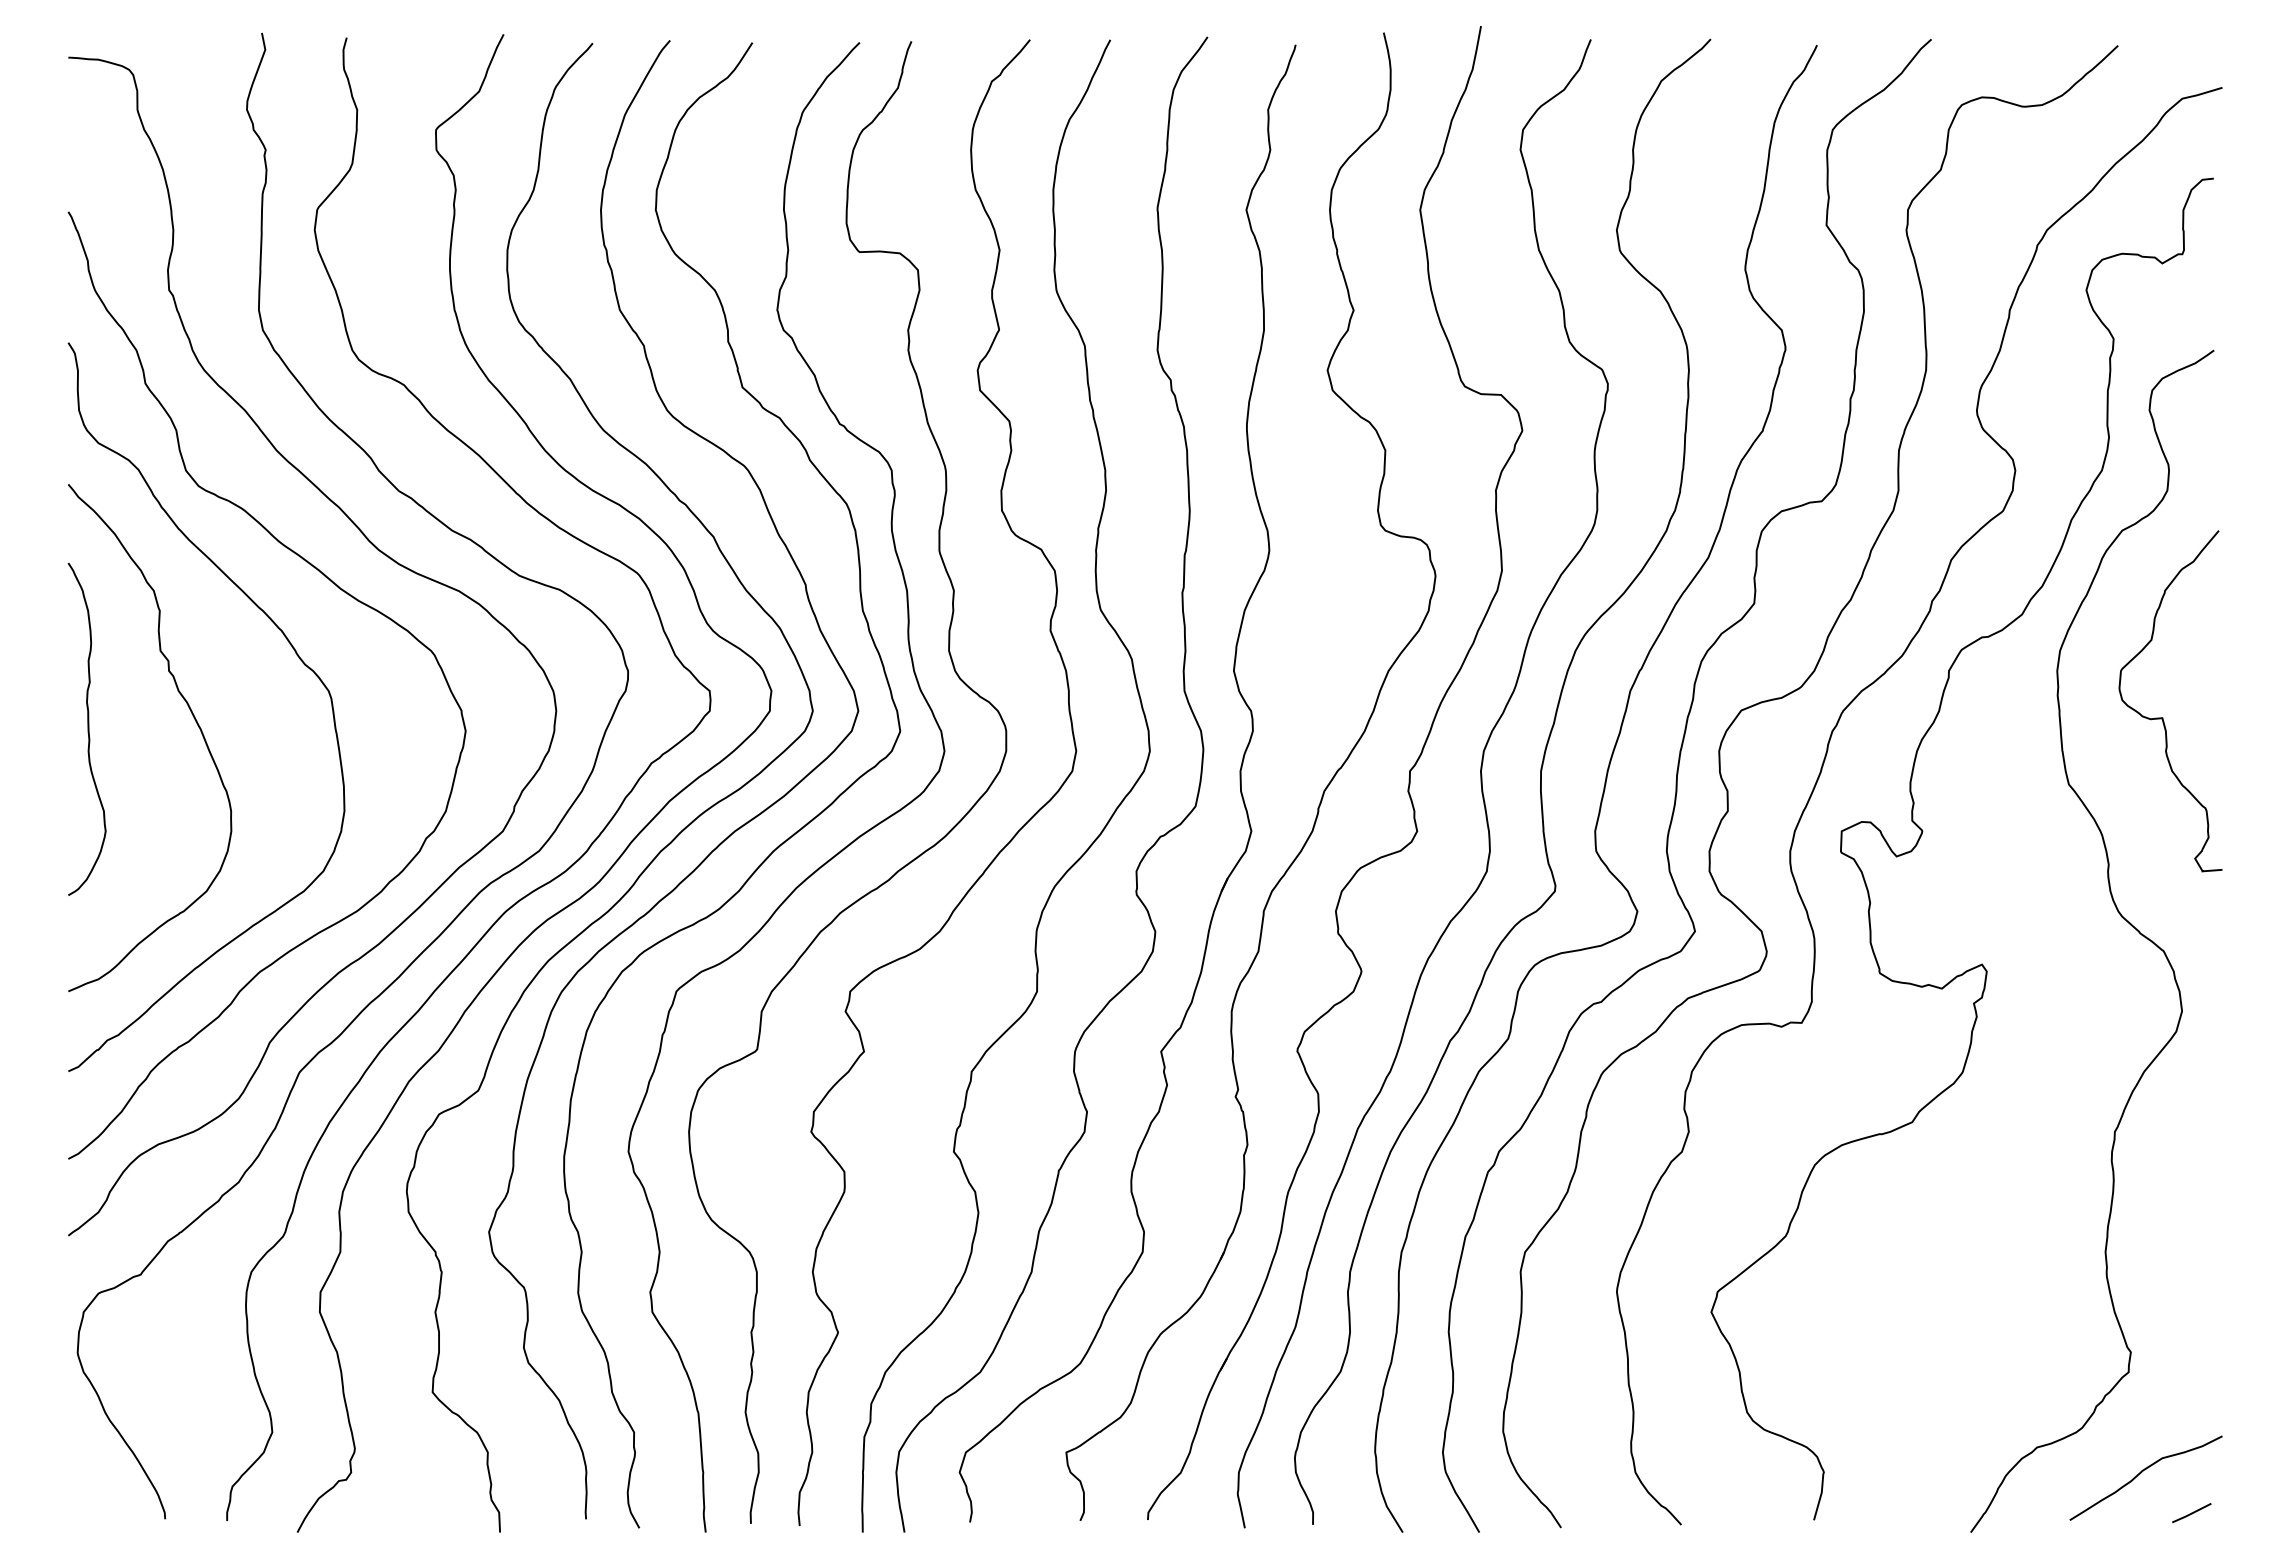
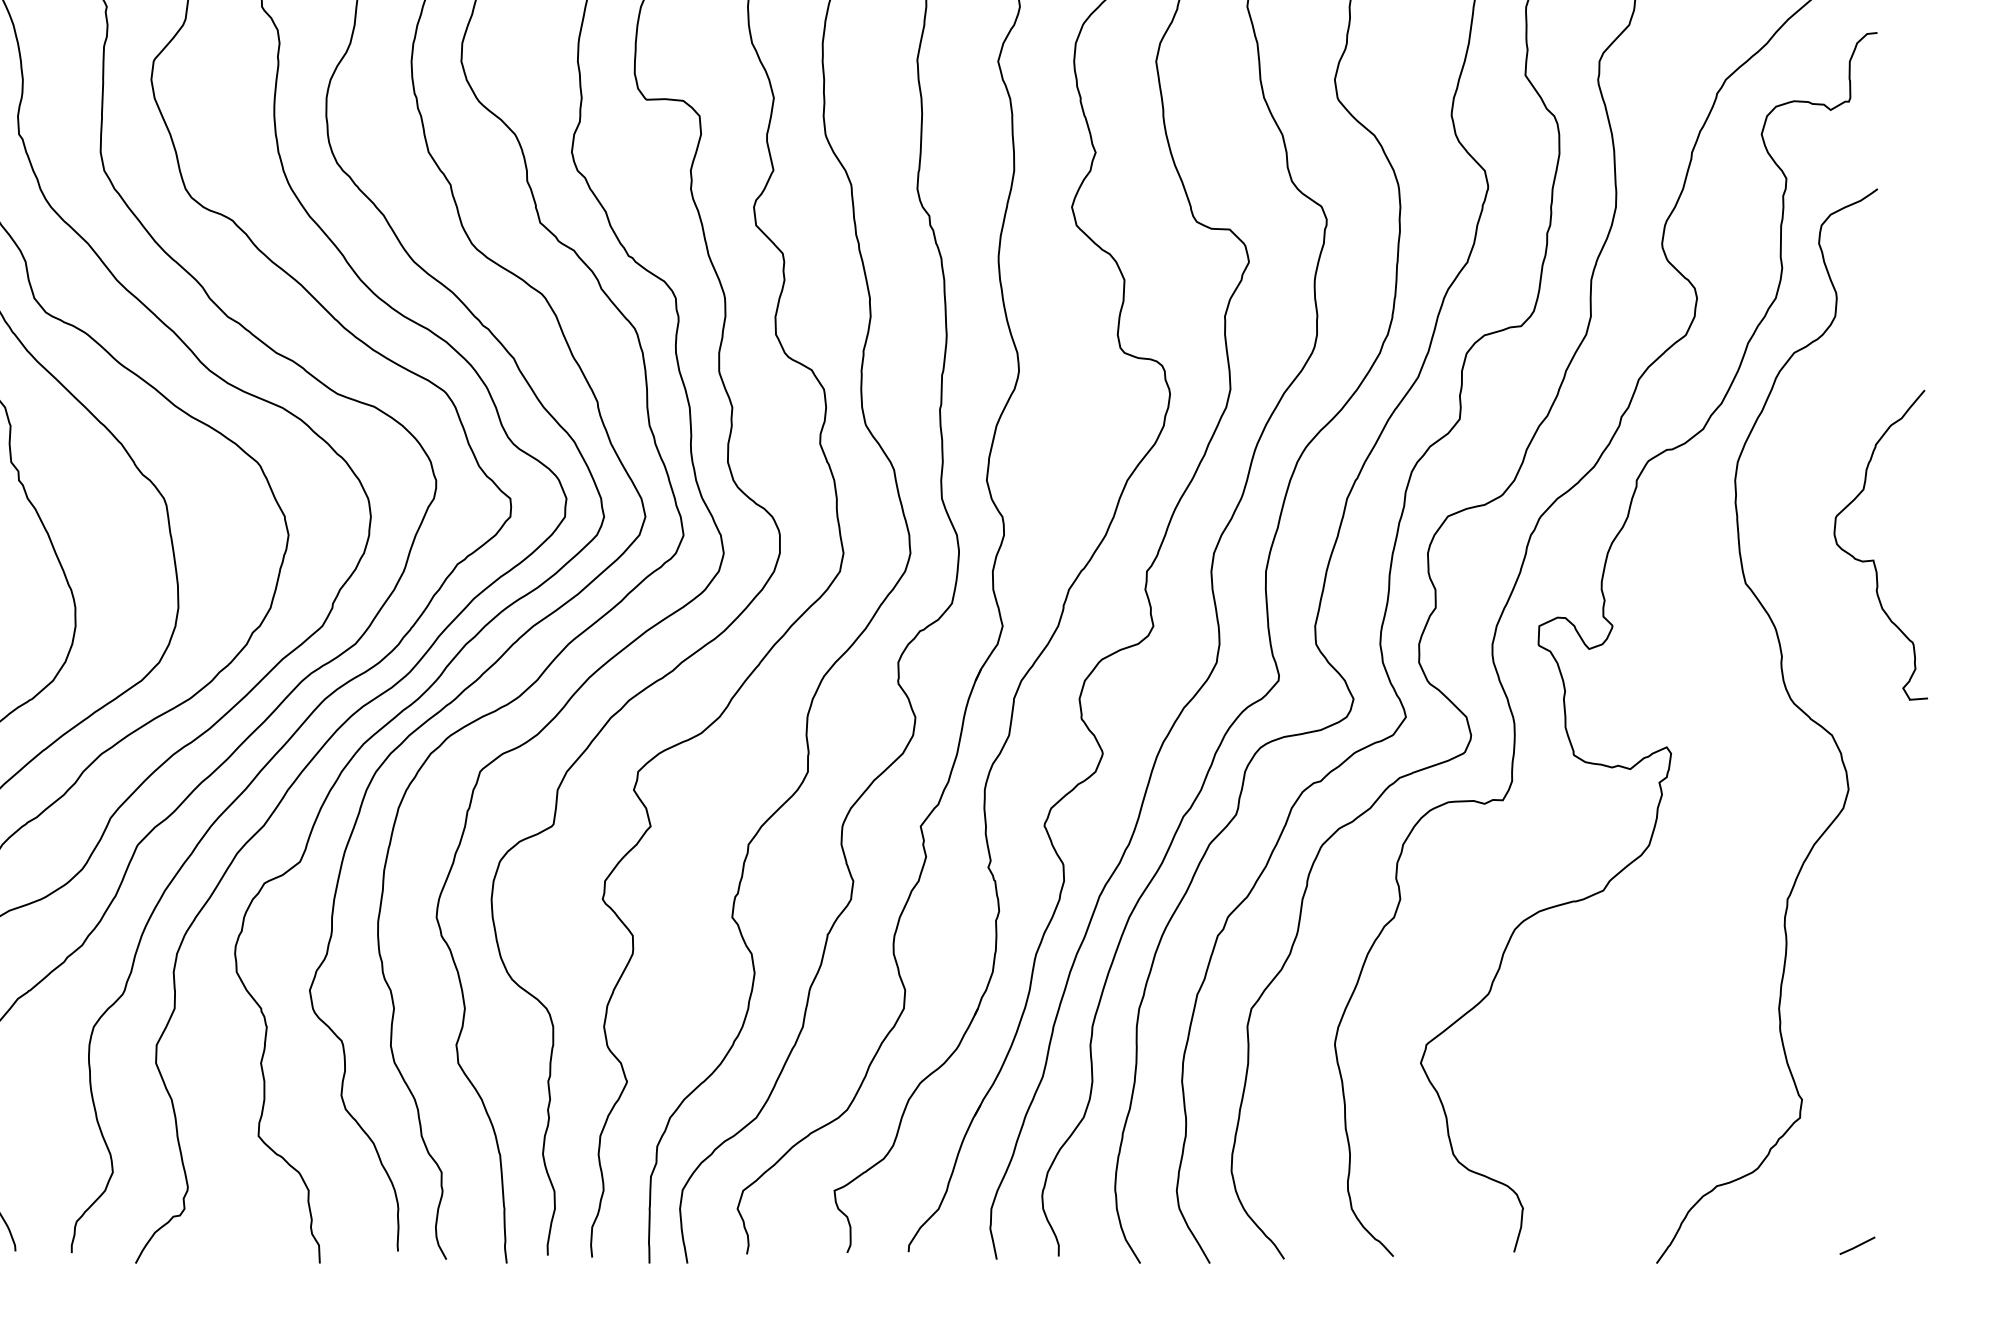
curve: (2163, 717) -> (1874, 559), moved
curve: (2141, 1473) -> (1811, 1209), removed

